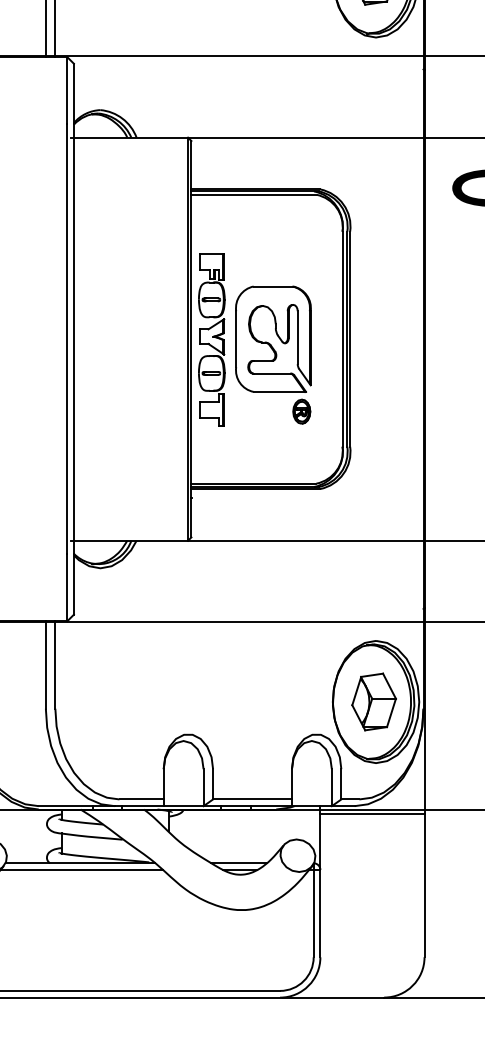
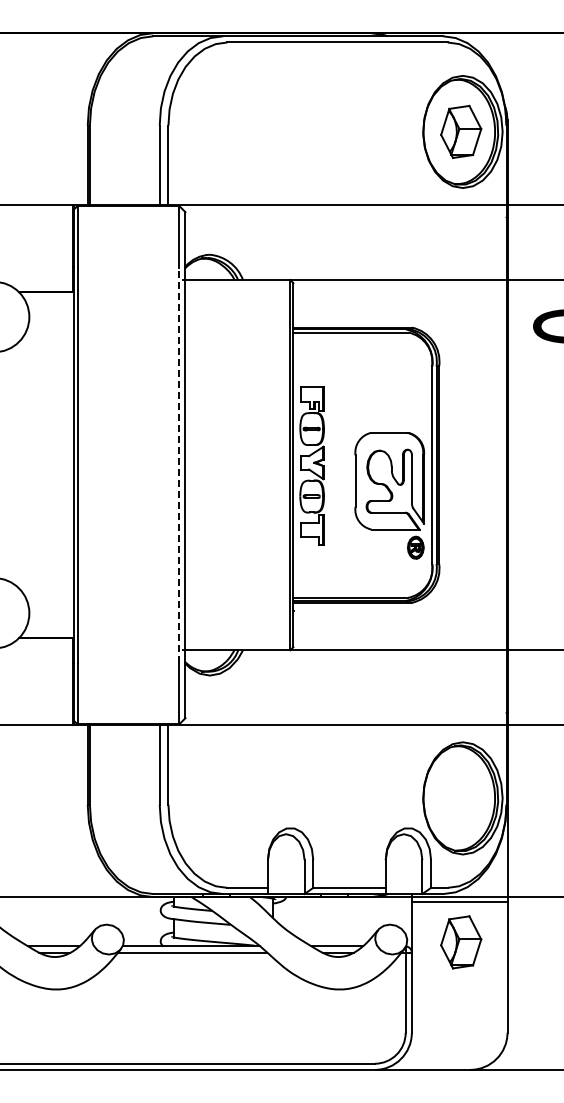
line: (67, 338) -> (179, 464), solid -> dashed
part: (273, 354) -> (389, 495), moved
part: (374, 702) -> (461, 942), moved

